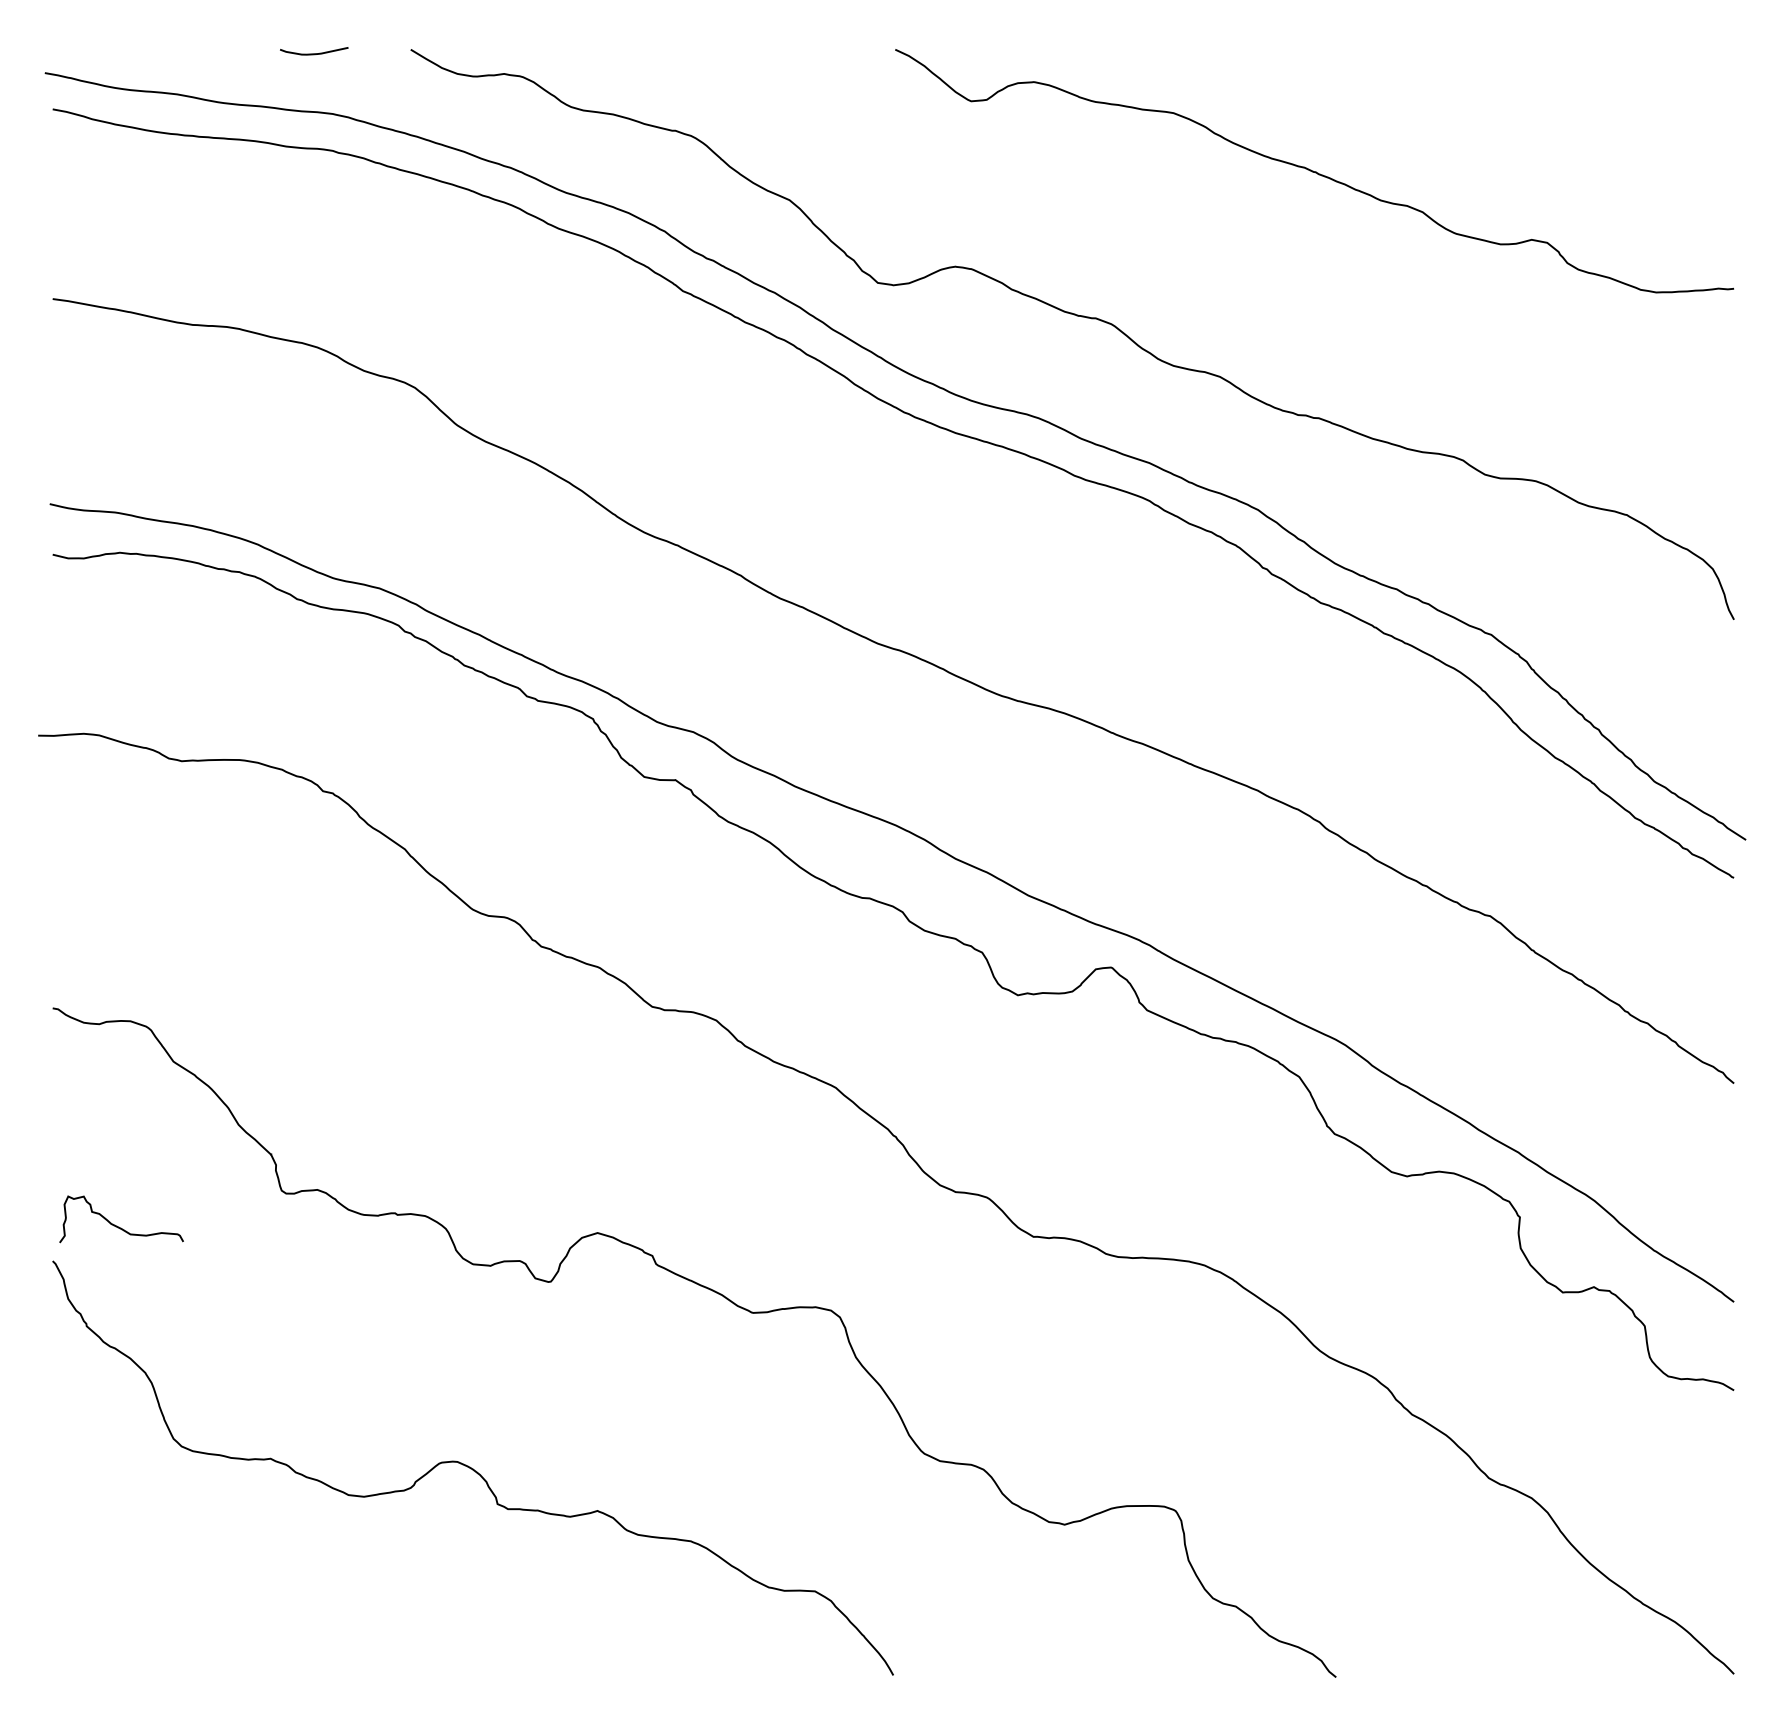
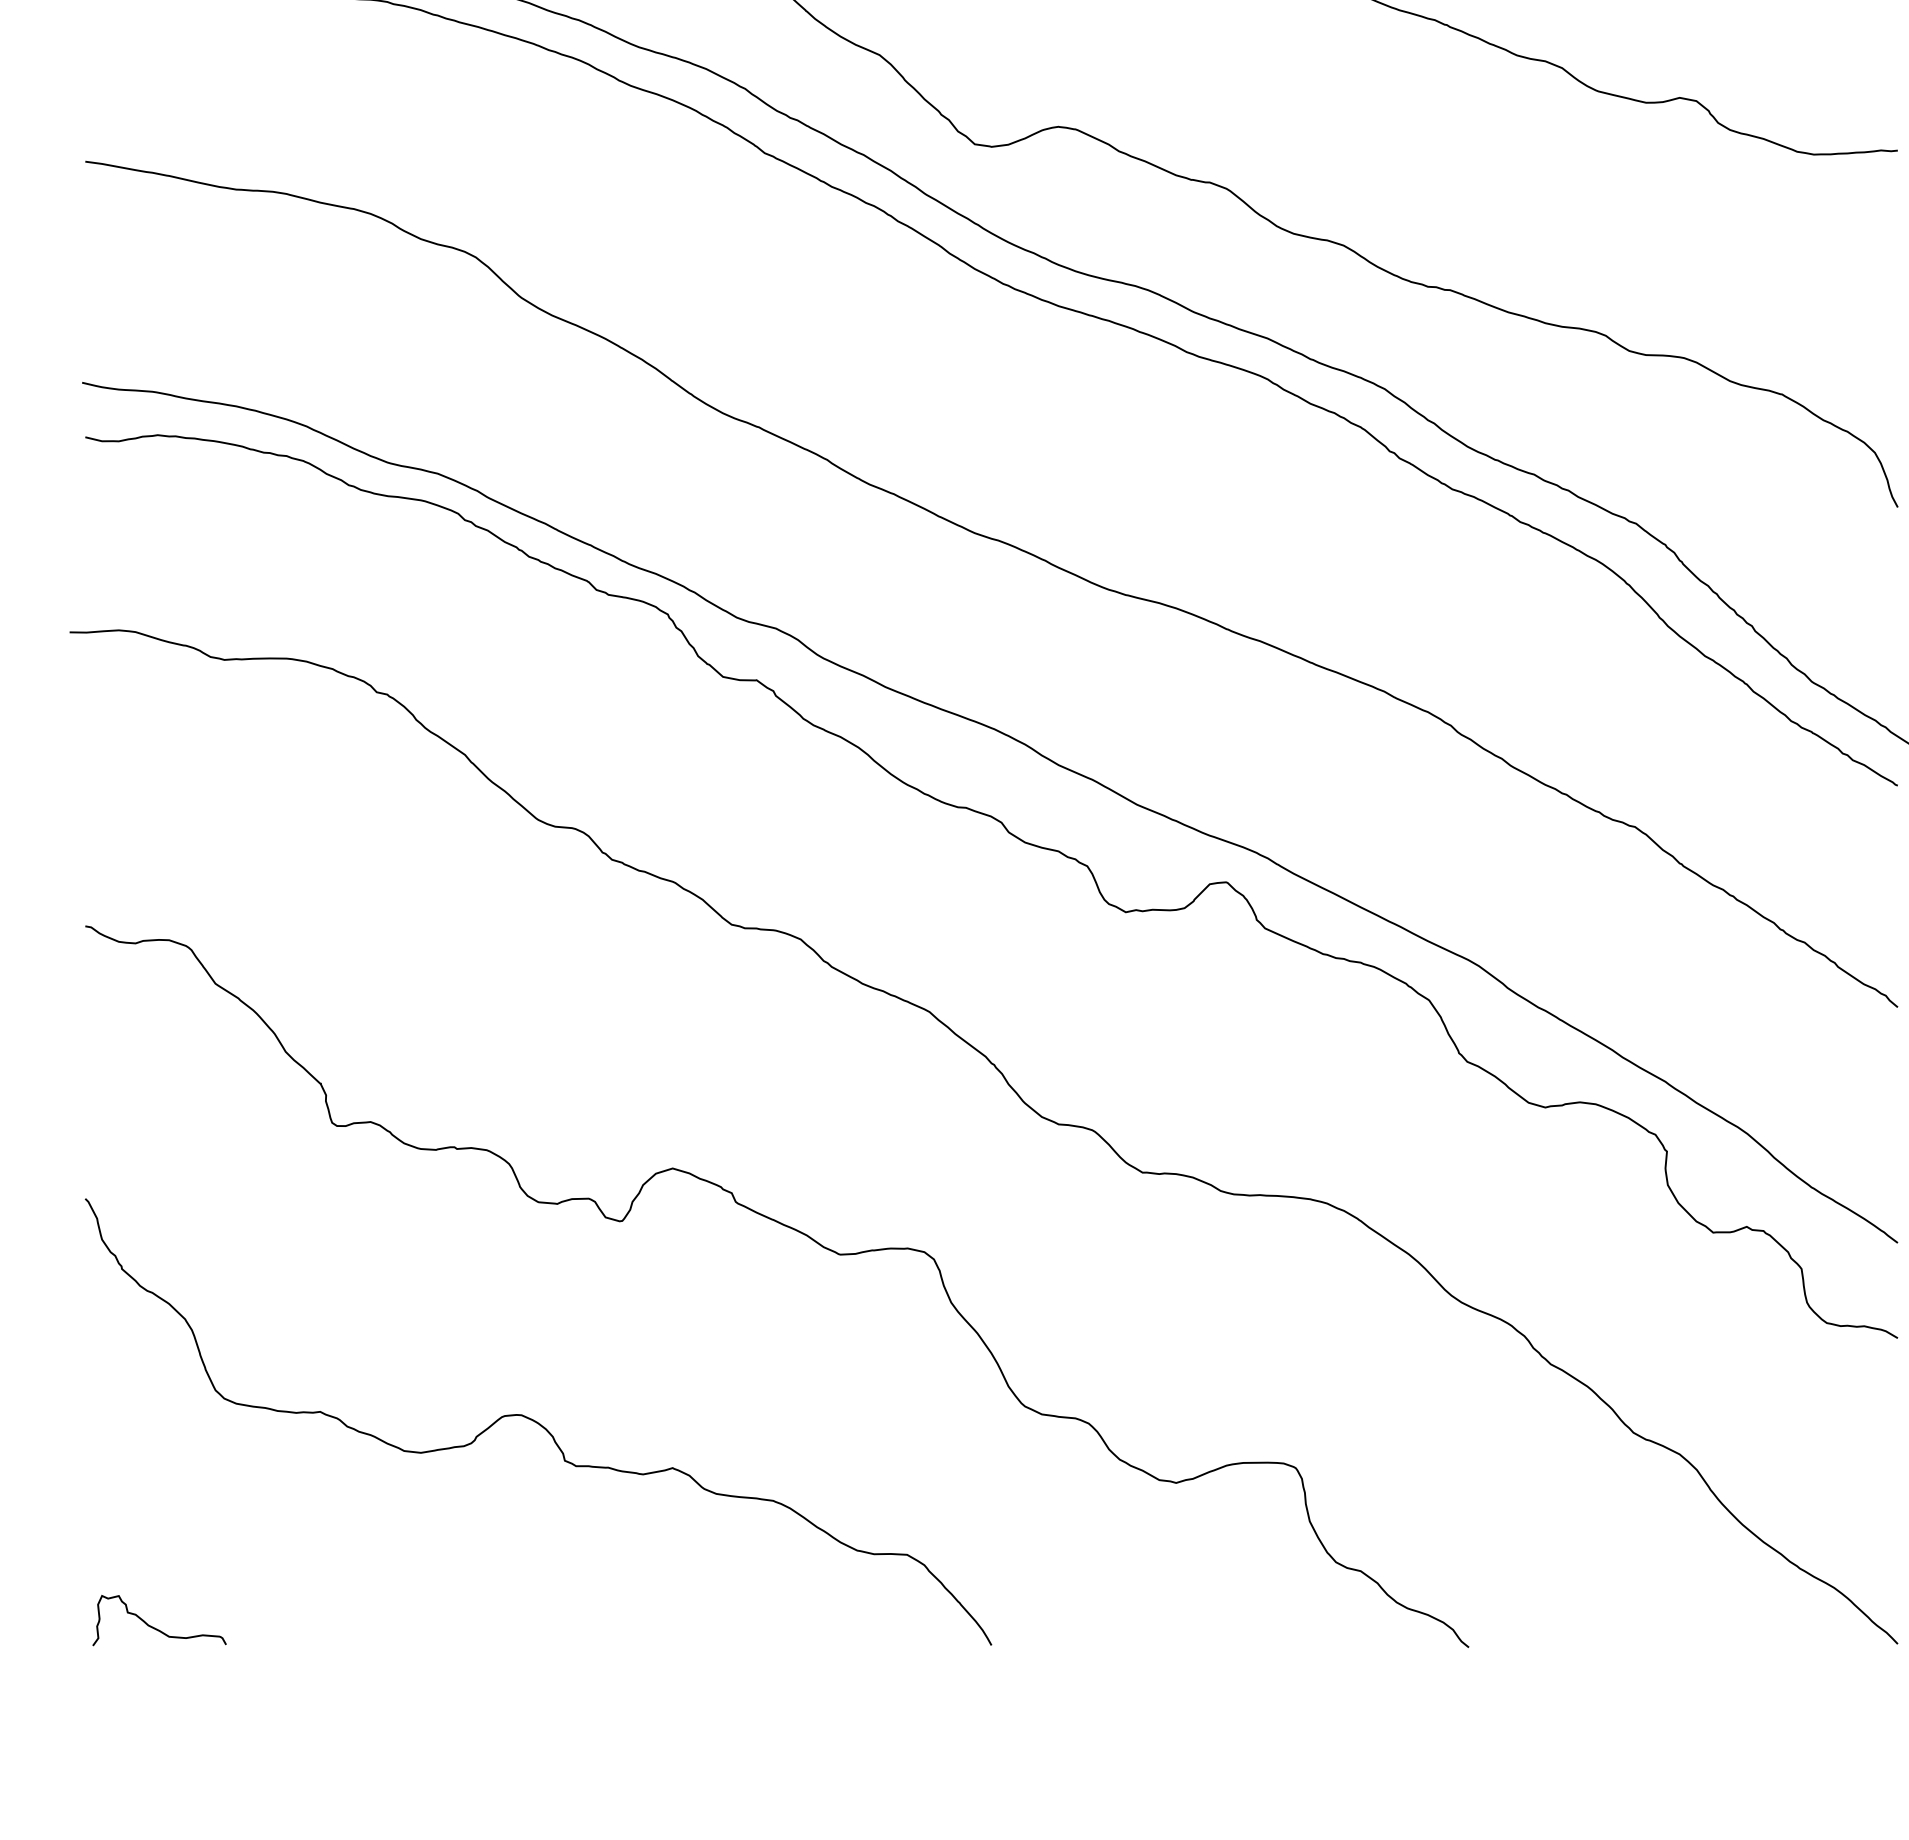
curve: (118, 1226) -> (156, 1628), moved

